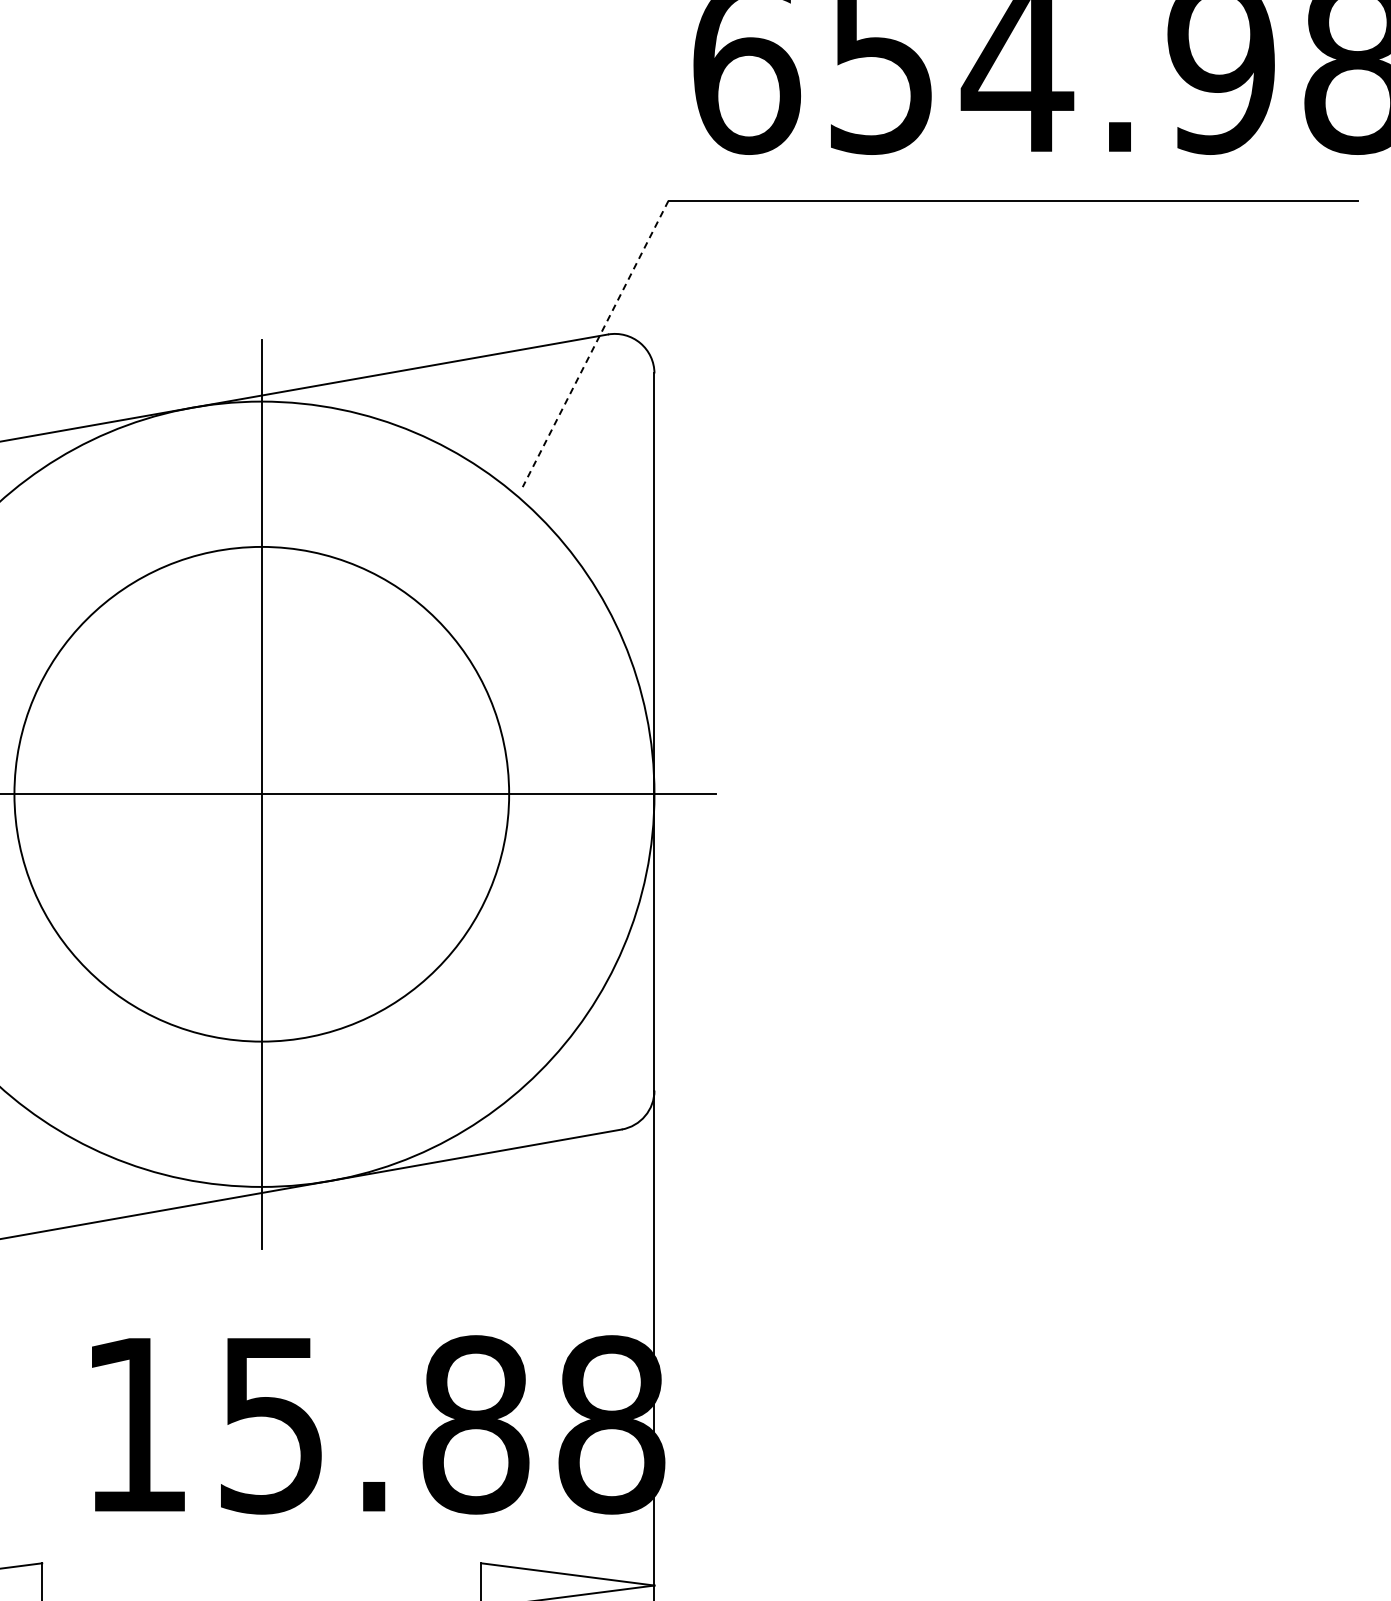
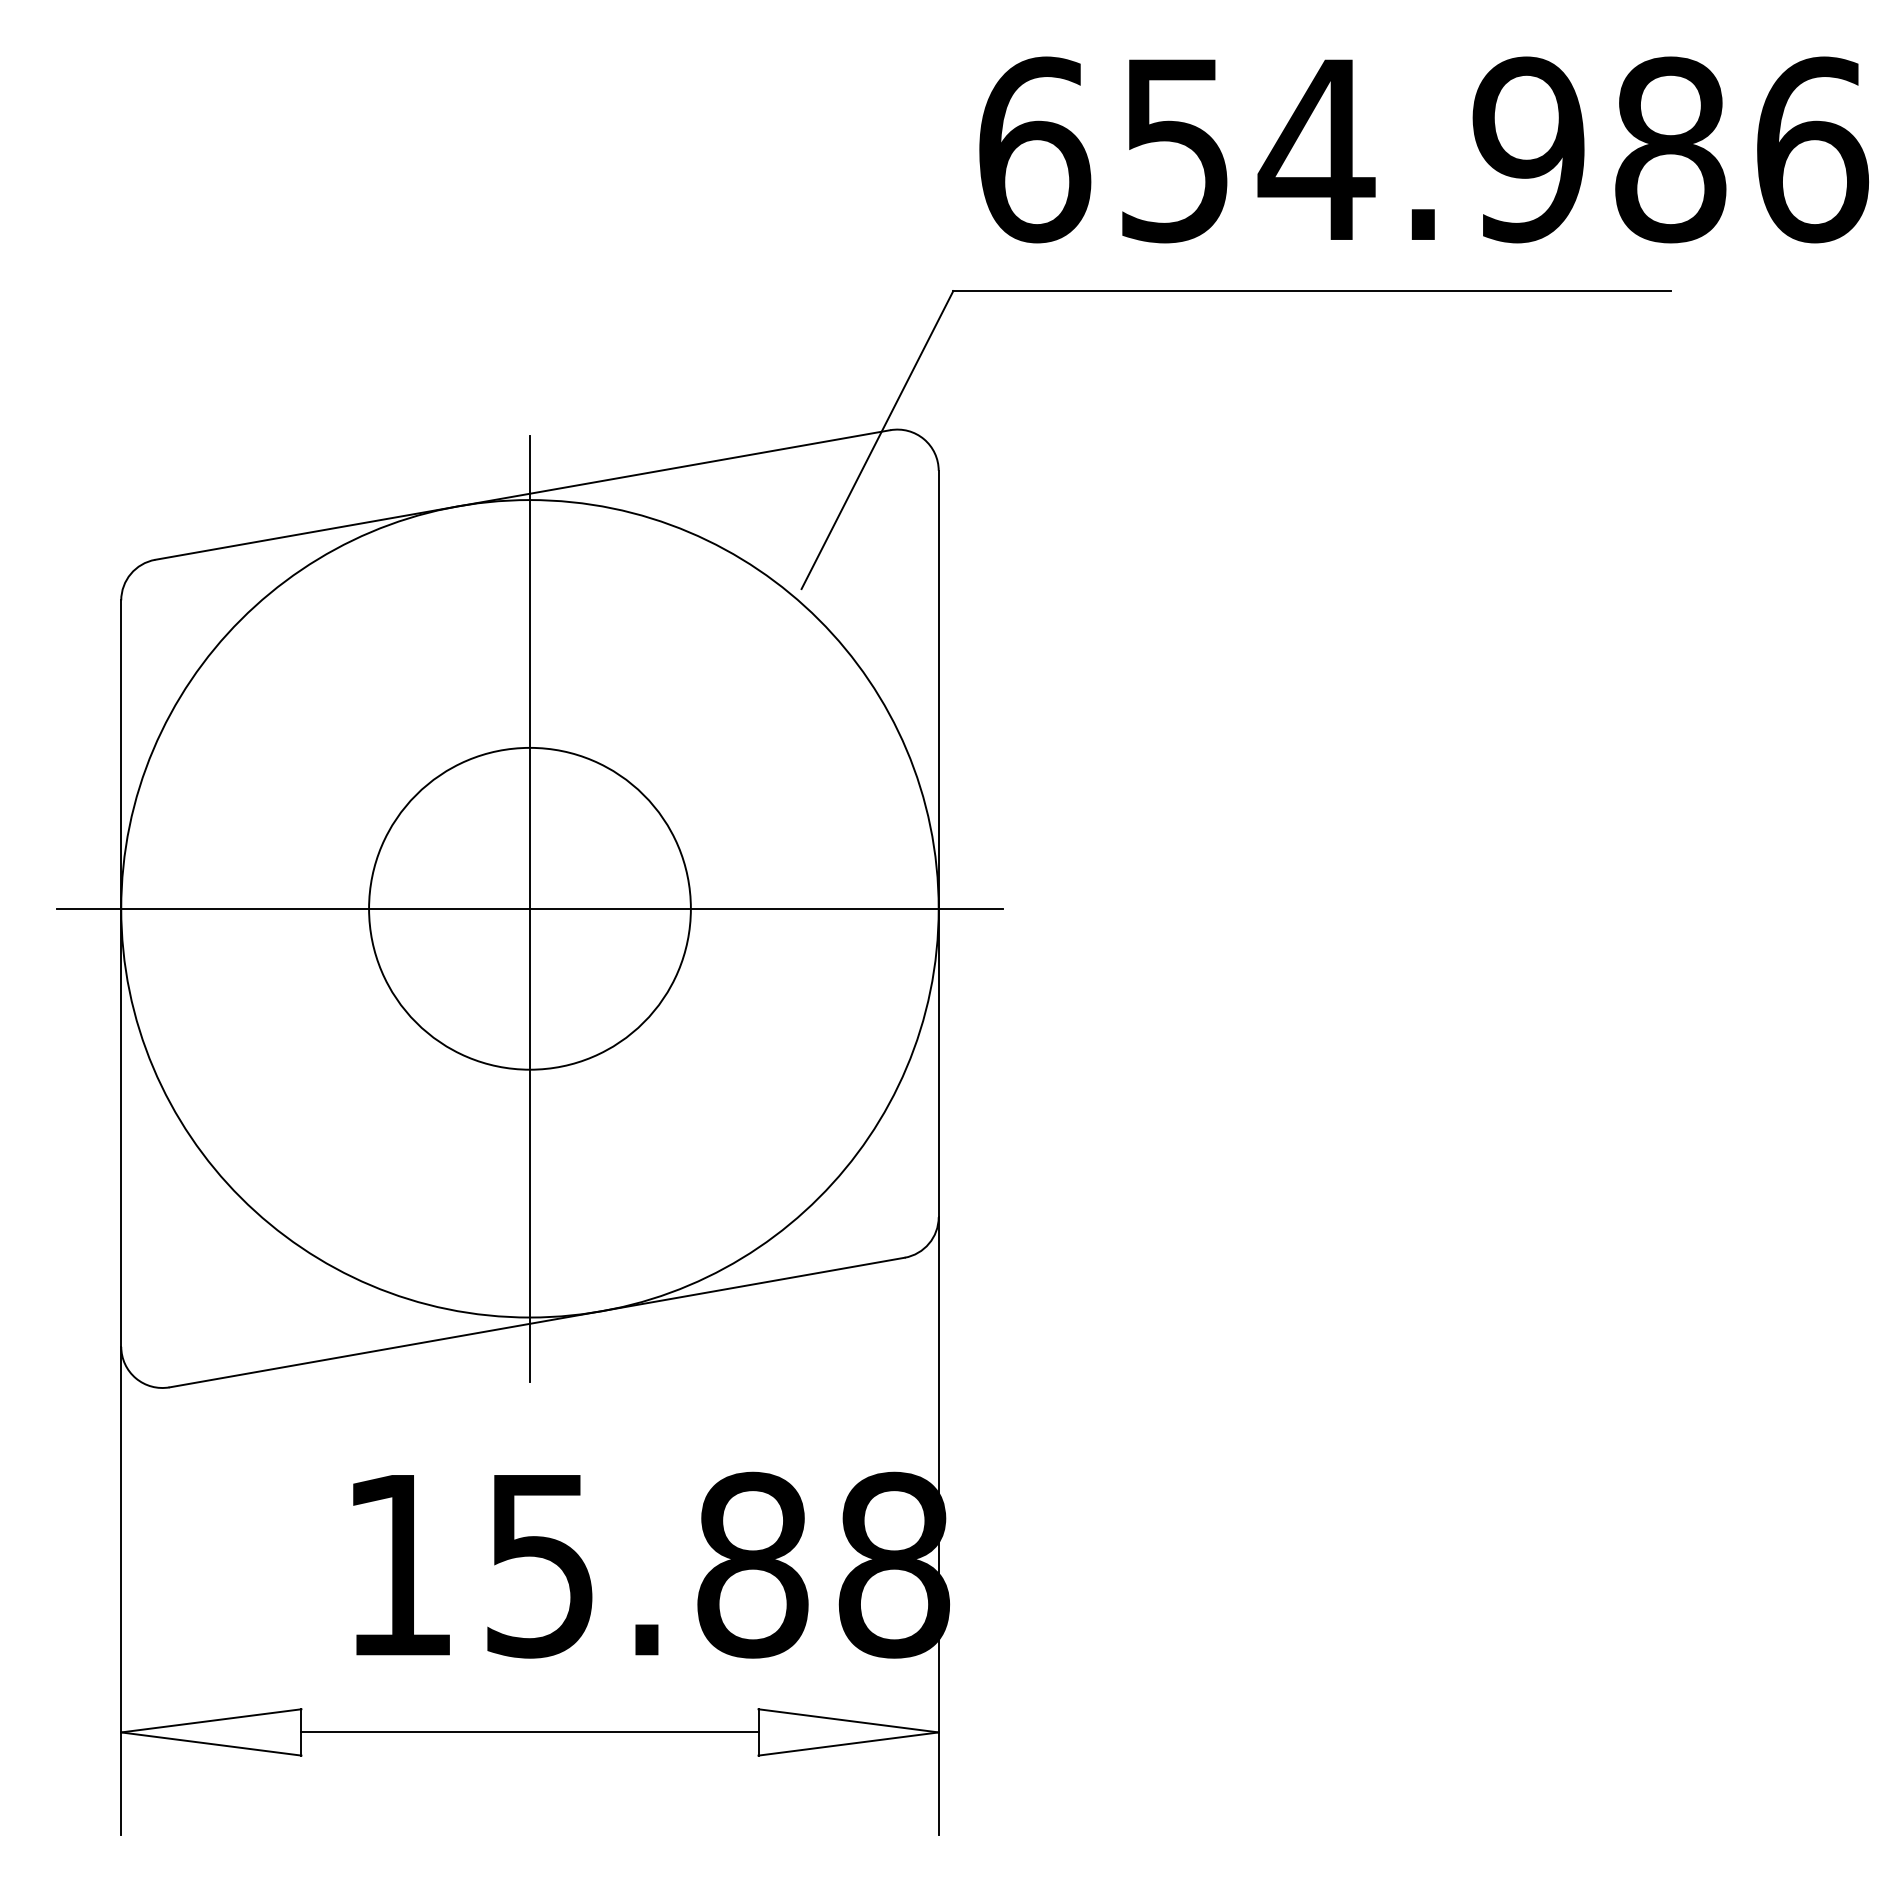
line: (595, 344) -> (877, 440), dashed -> solid
circle: (261, 793) -> (529, 908), size x0.62
line: (261, 1585) -> (529, 1732), added

